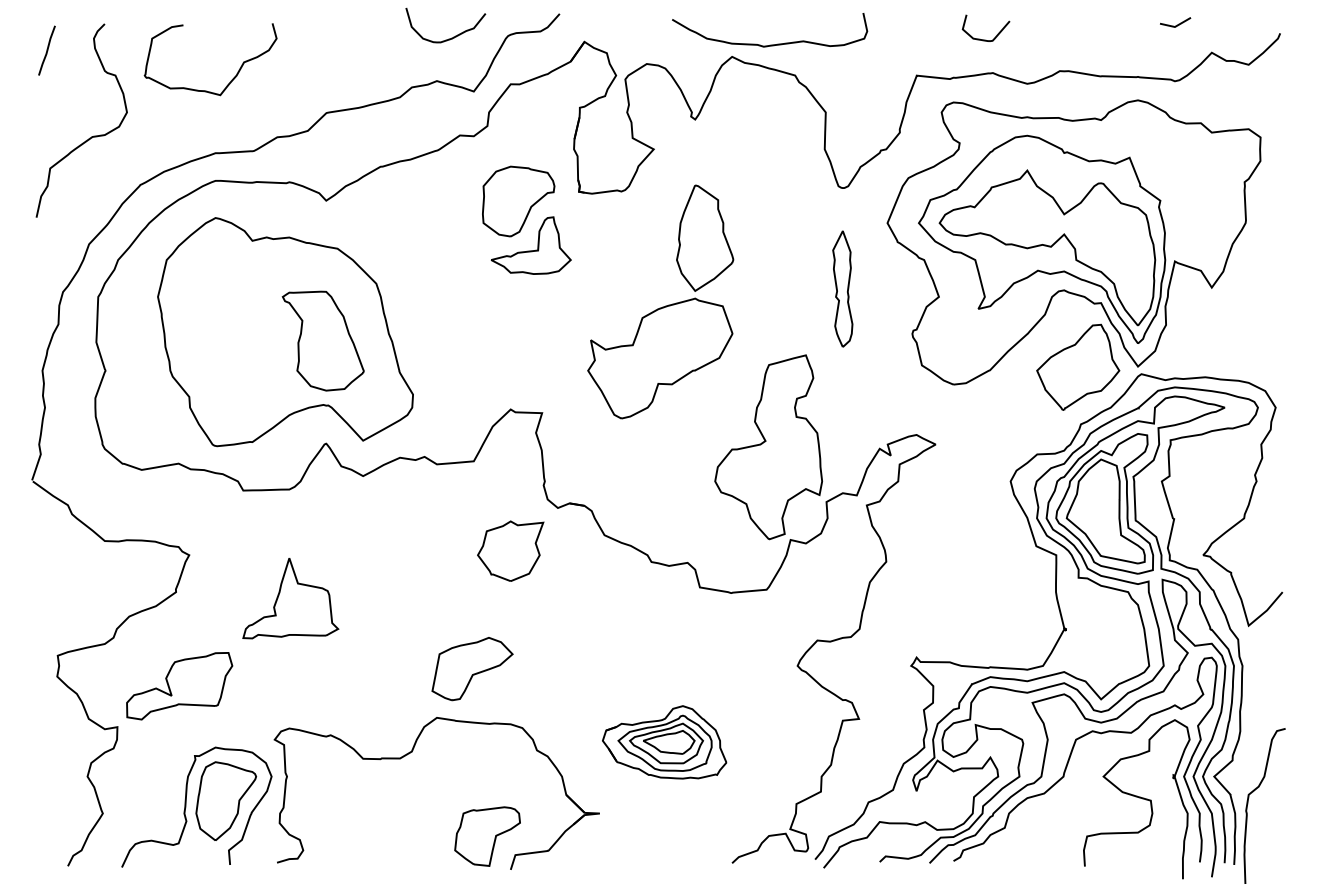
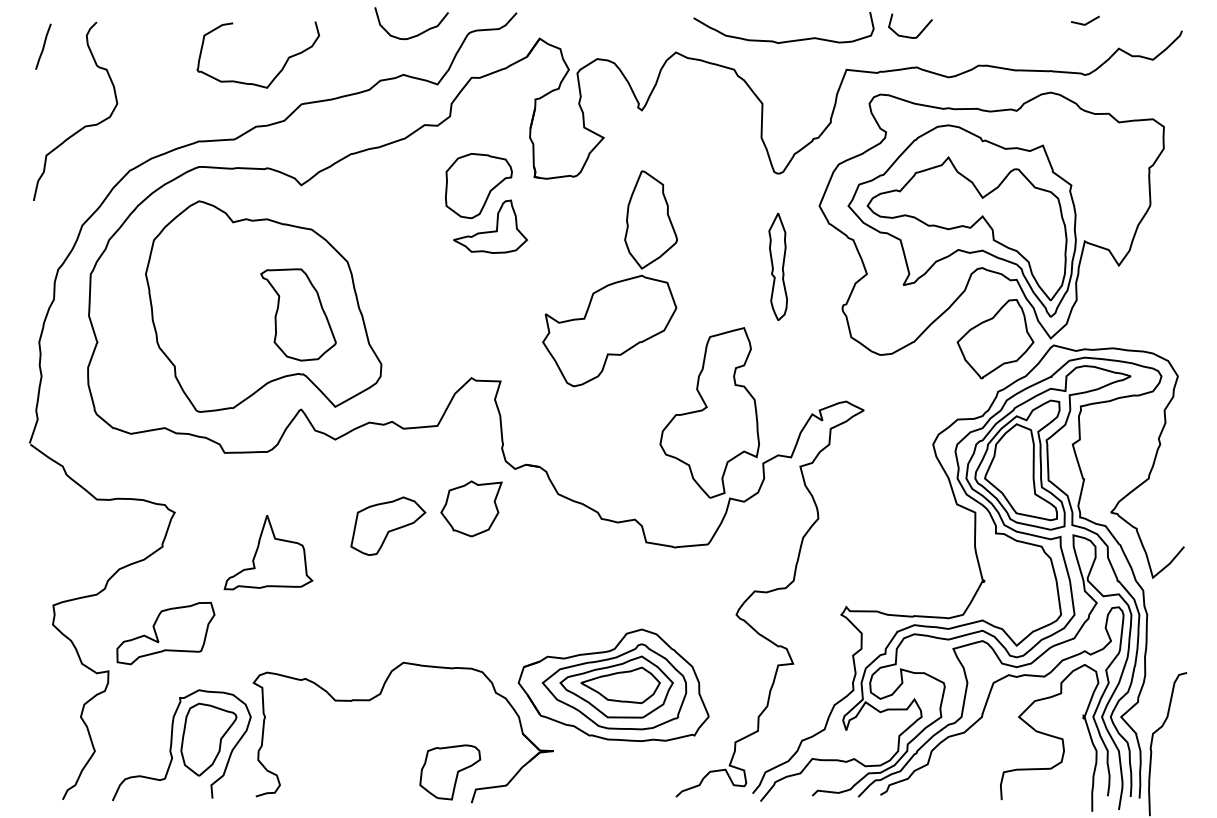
curve: (770, 44) -> (784, 41), moved
curve: (231, 79) -> (277, 73), moved
part: (472, 669) -> (388, 526), moved
part: (664, 742) -> (613, 685), size x1.67

